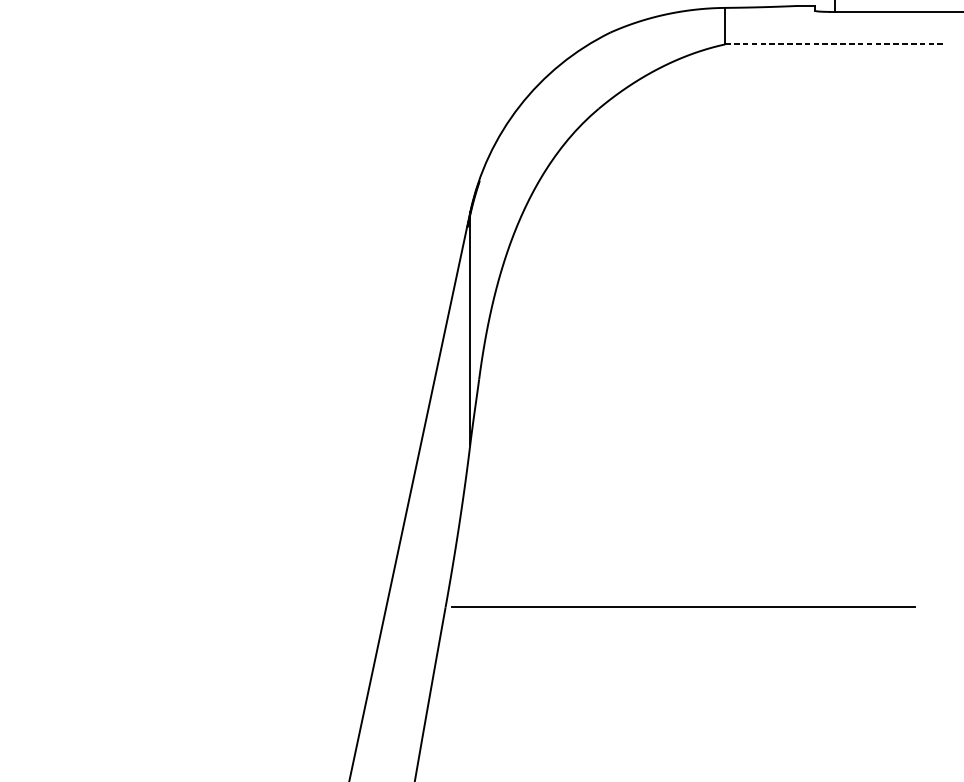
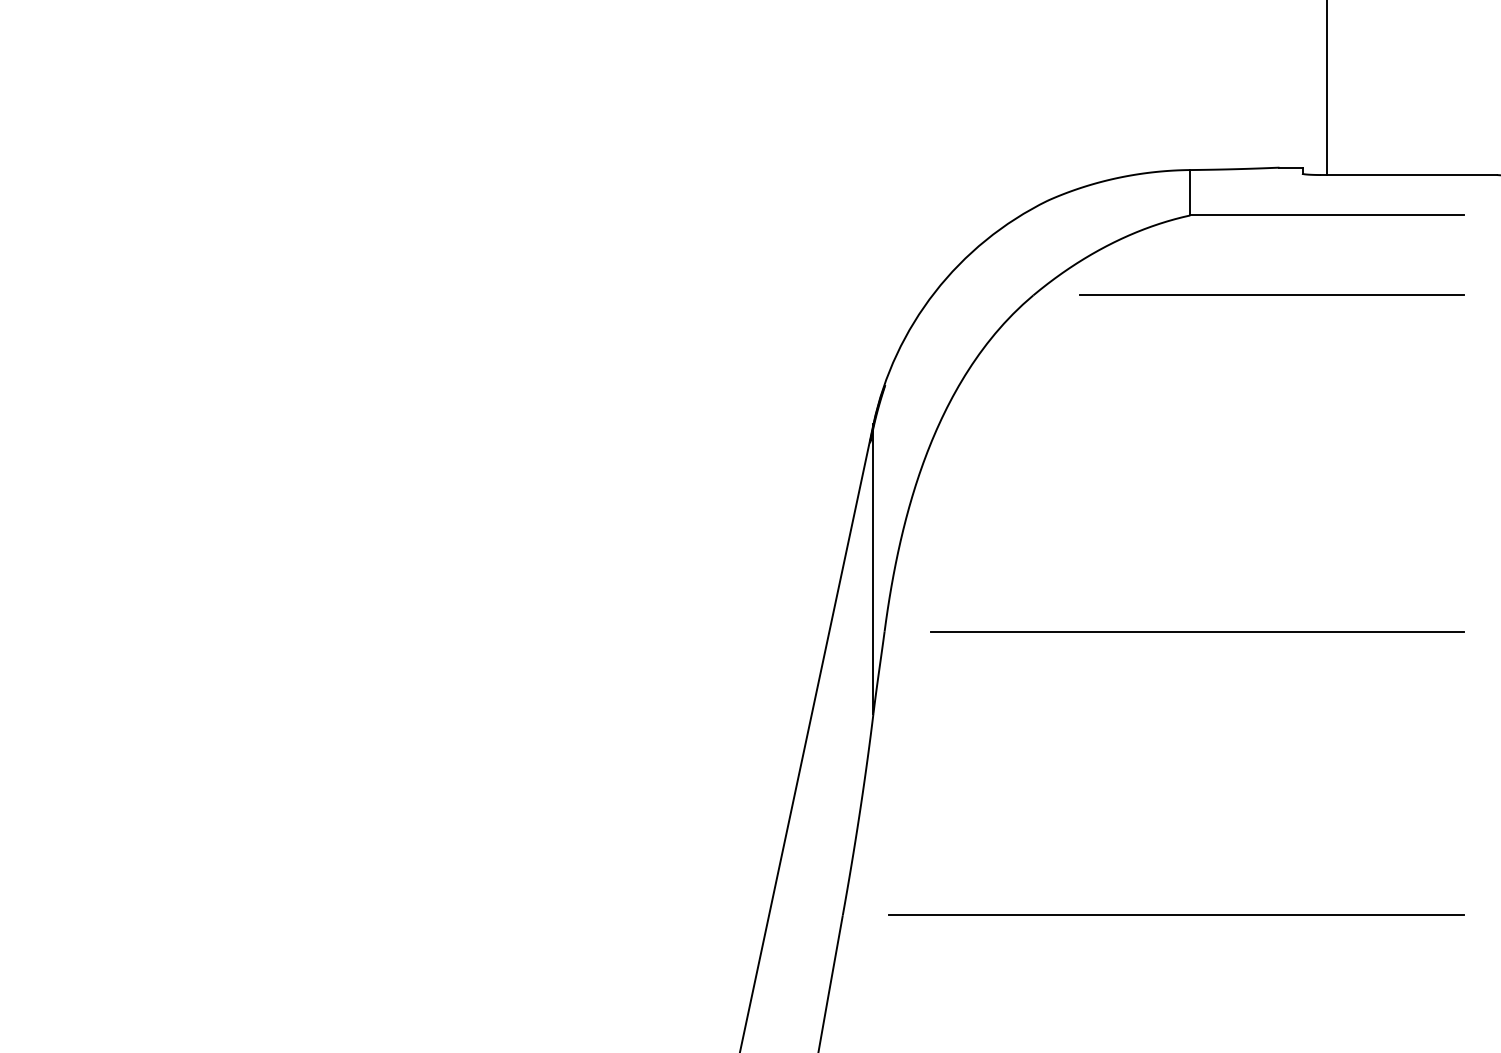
line: (835, 44) -> (1327, 215), dashed -> solid
line: (790, 108) -> (1271, 294), added
line: (730, 379) -> (1197, 631), added
line: (683, 606) -> (1176, 914), moved

